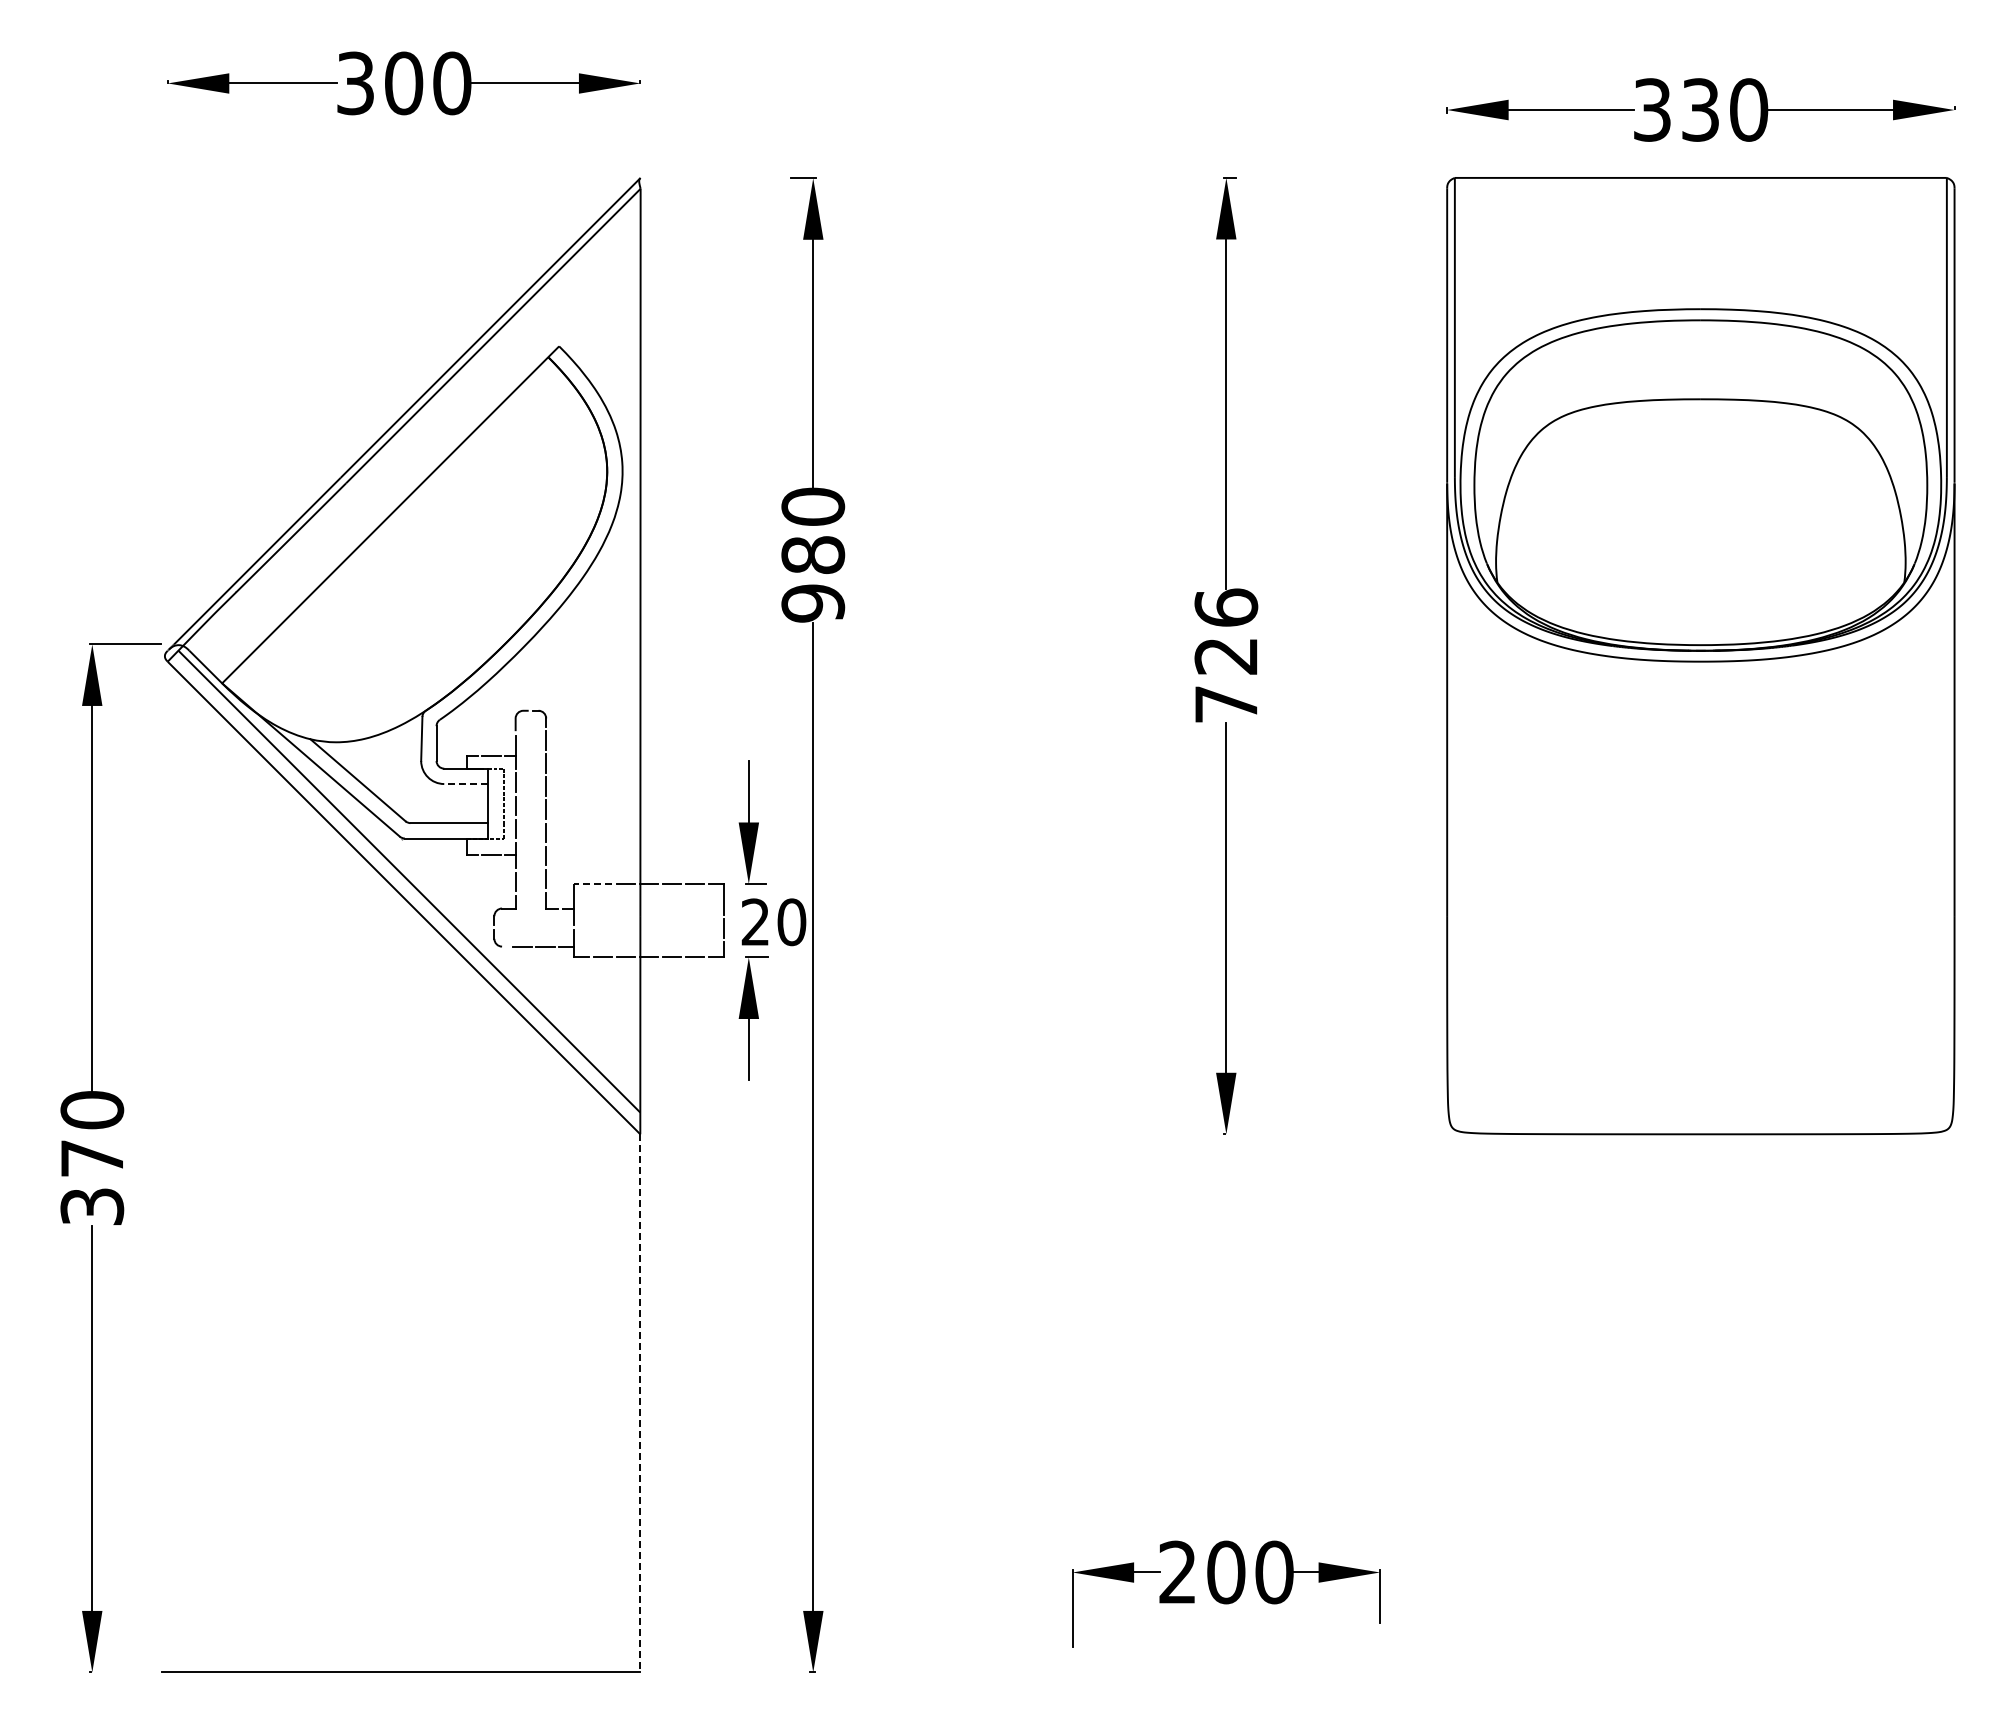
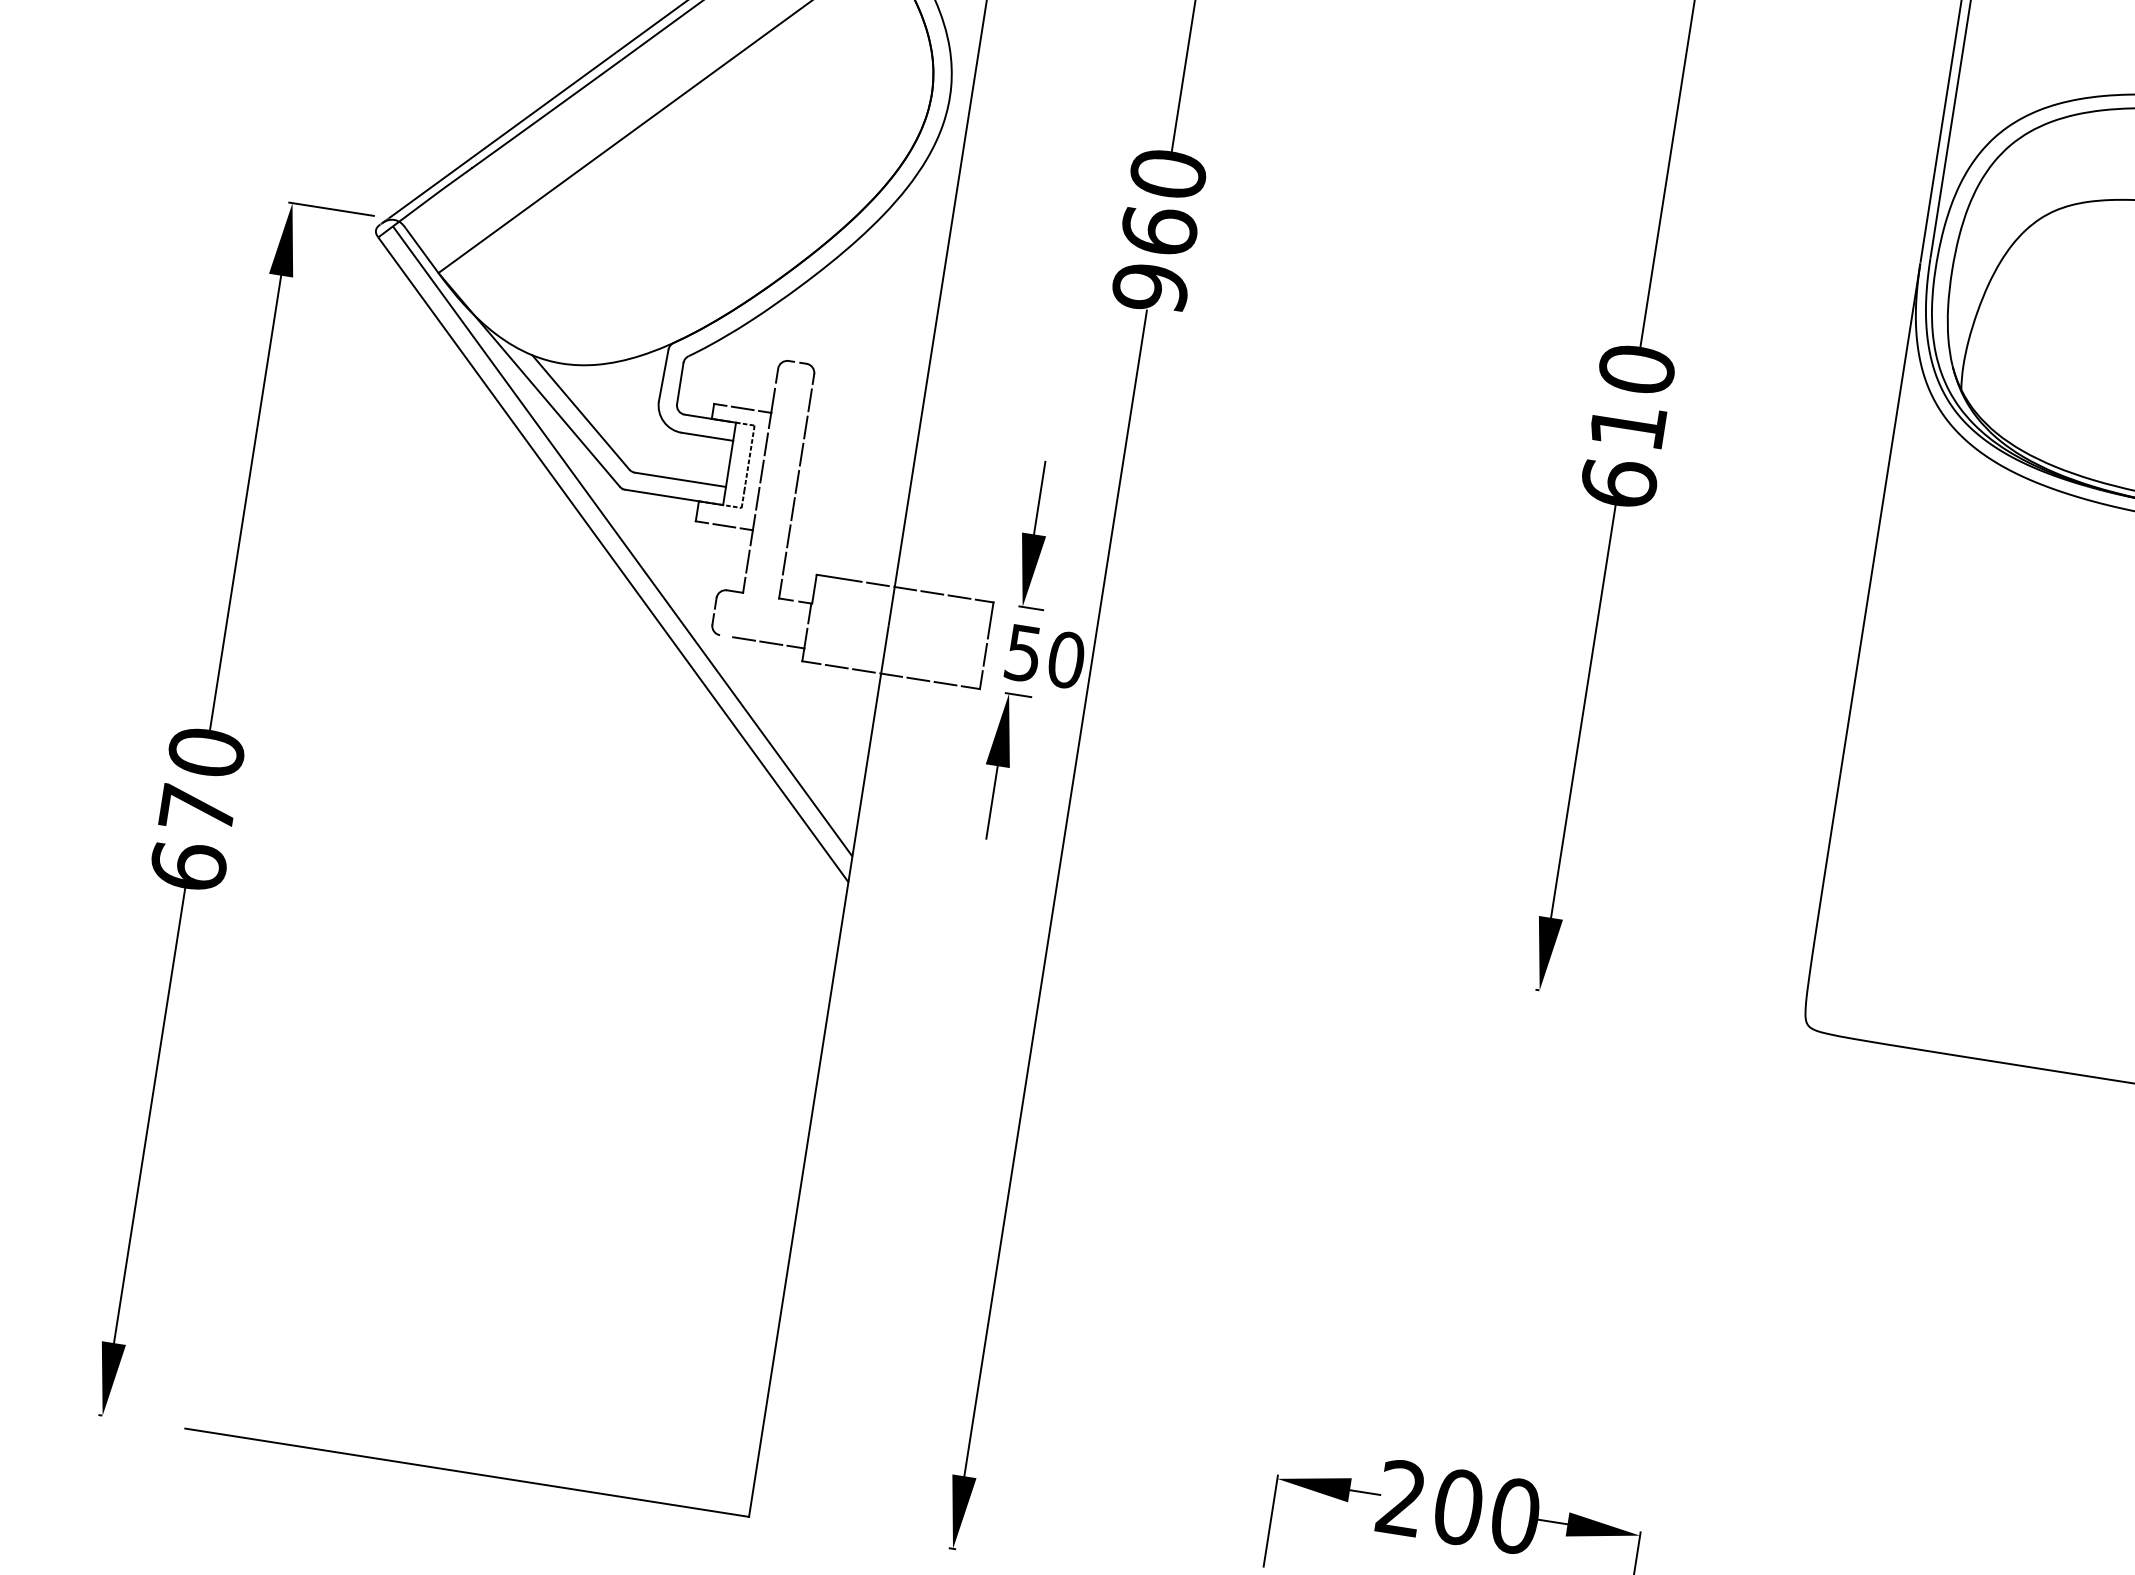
text: (812, 554) -> (1158, 230), 980 -> 960
text: (1226, 655) -> (1628, 425), 726 -> 610
line: (466, 784) -> (708, 437), dashed -> solid
line: (592, 884) -> (838, 578), dashed -> solid
text: (754, 922) -> (1022, 653), 20 -> 50
text: (92, 1206) -> (188, 866), 370 -> 670
line: (640, 1403) -> (798, 1199), dashed -> solid

